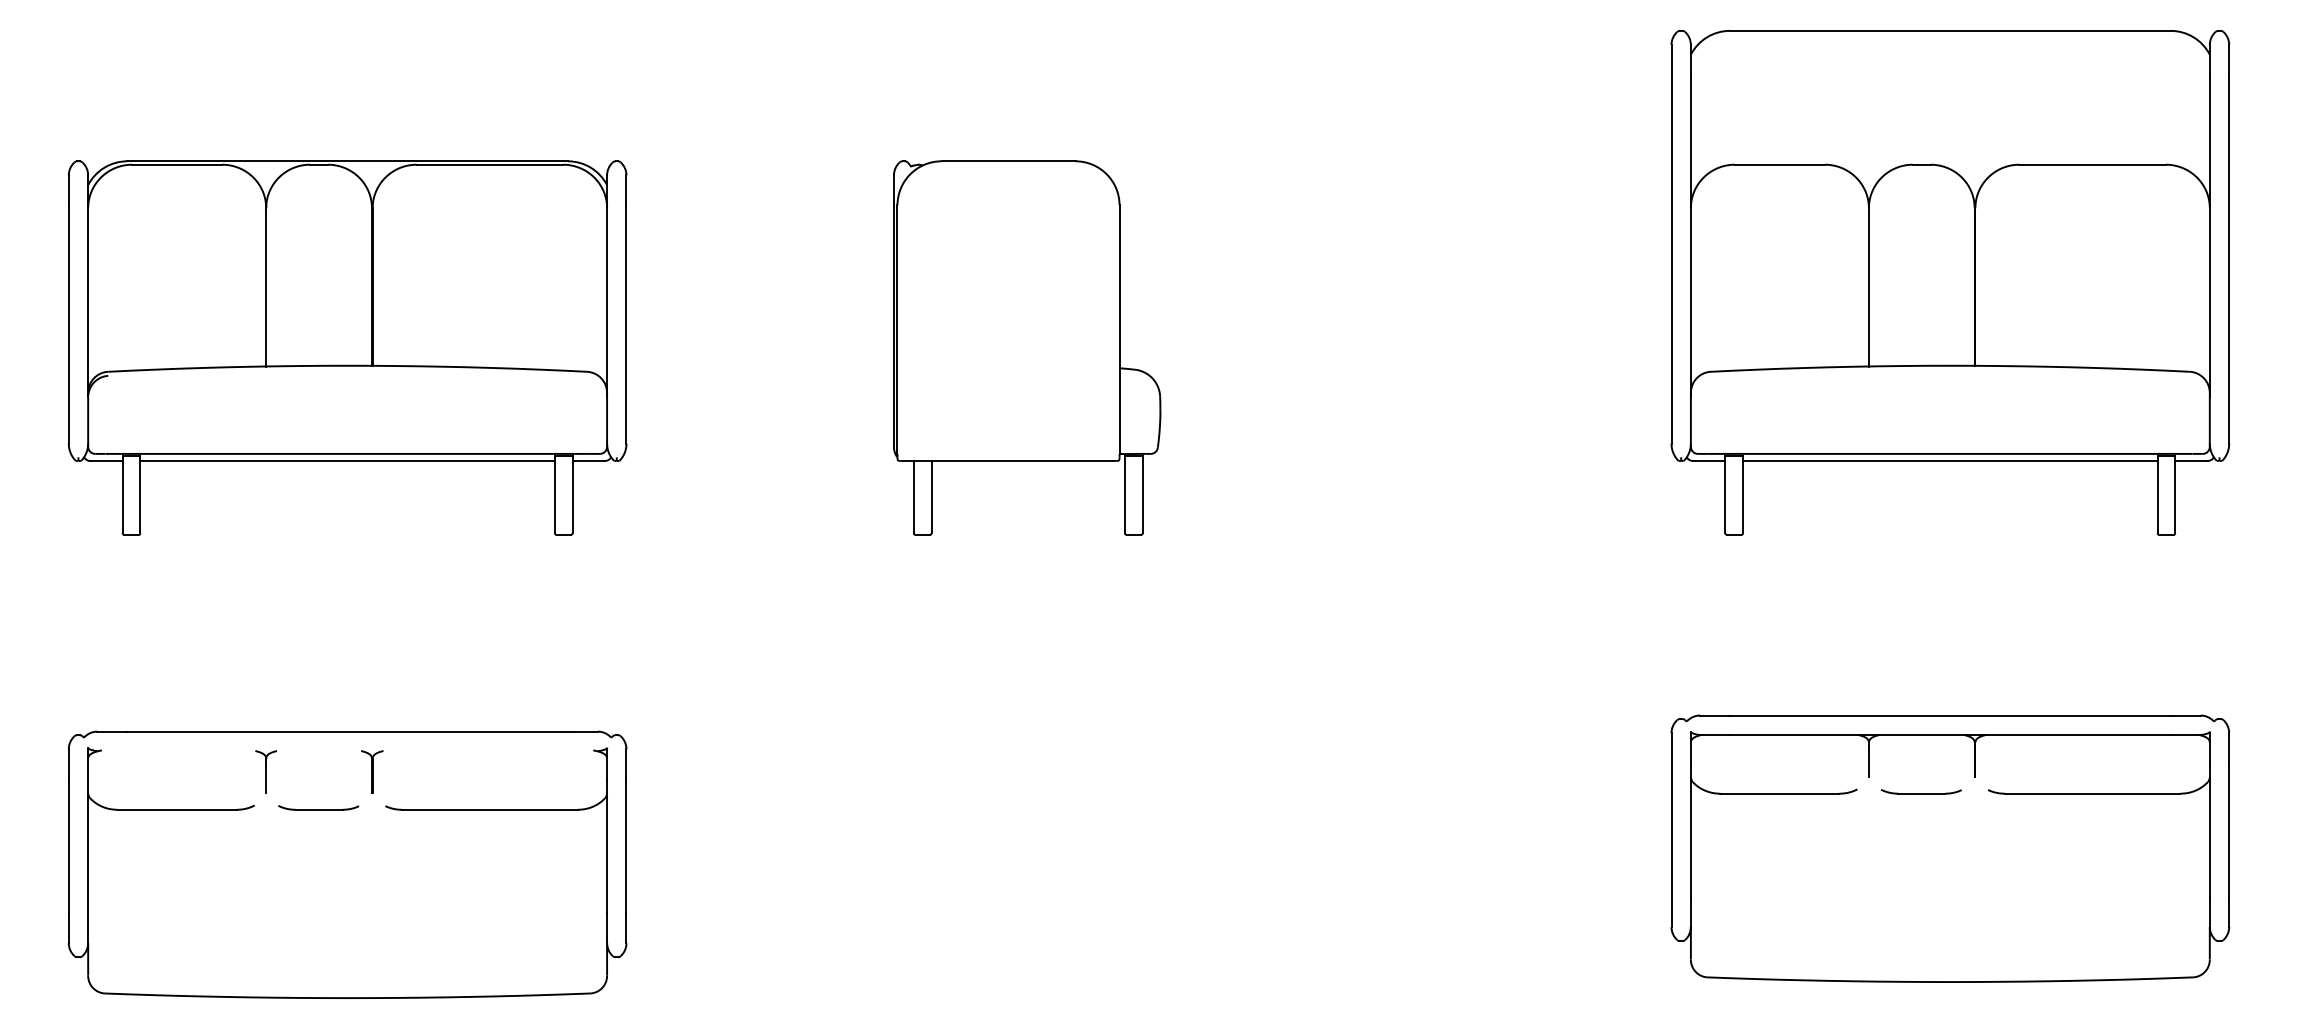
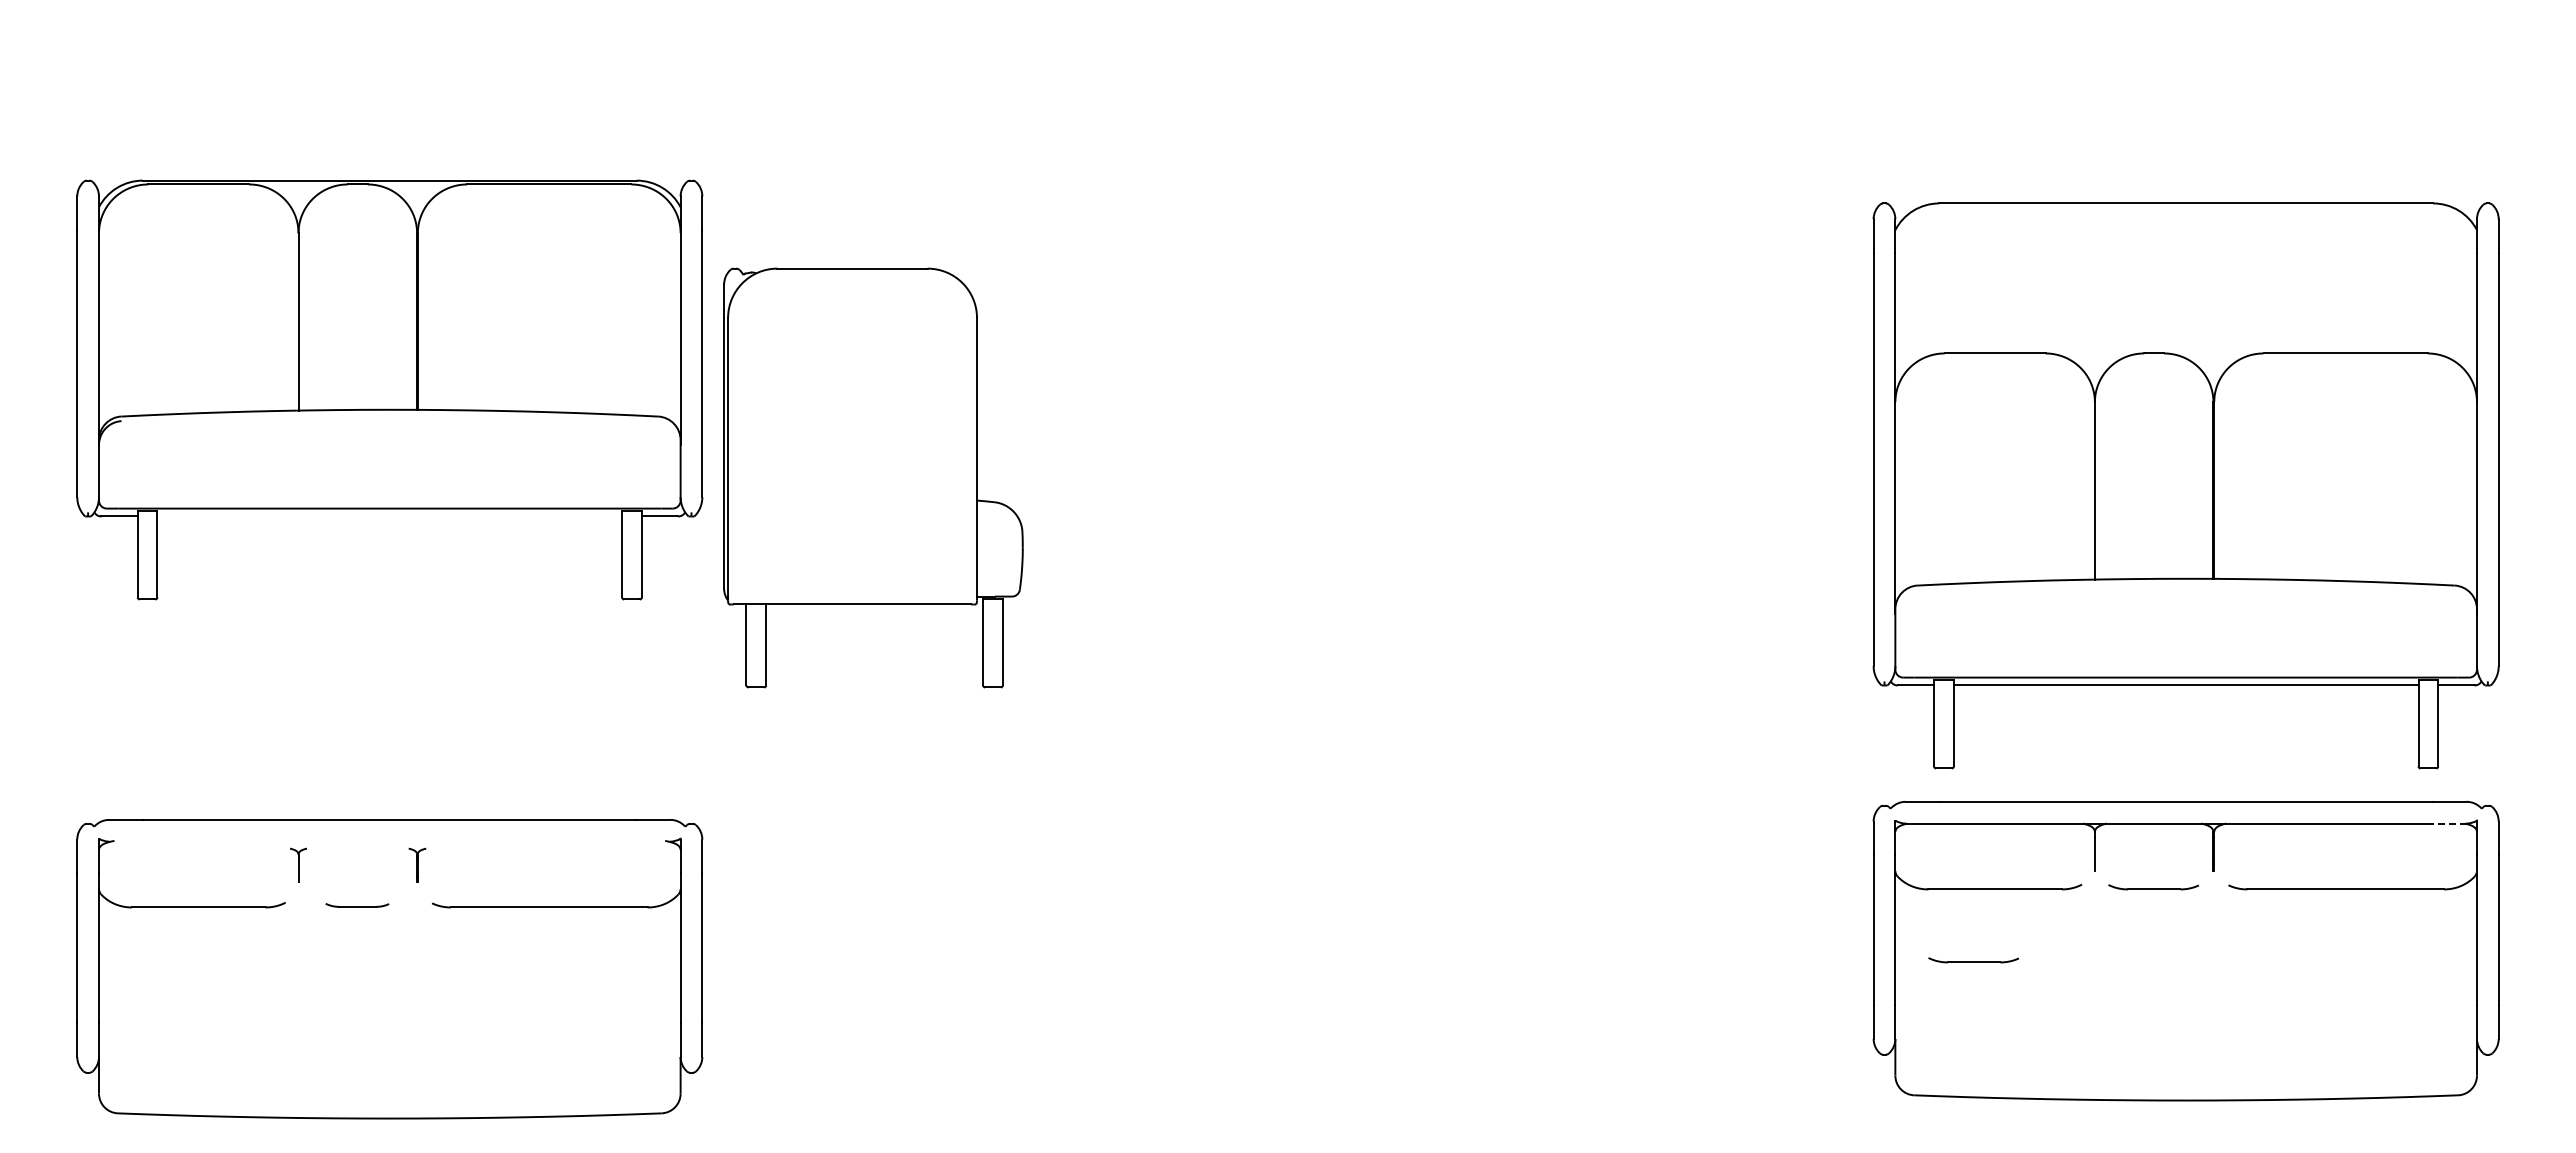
part: (1949, 282) -> (2185, 485), moved
part: (1027, 347) -> (873, 477), moved
line: (347, 460) -> (389, 516), removed
line: (2185, 734) -> (2449, 823), solid -> dashed
part: (266, 771) -> (298, 864), size x0.7
part: (372, 771) -> (417, 864), size x0.7
part: (318, 808) -> (357, 905), size x0.7
part: (1760, 857) -> (1973, 960), added

